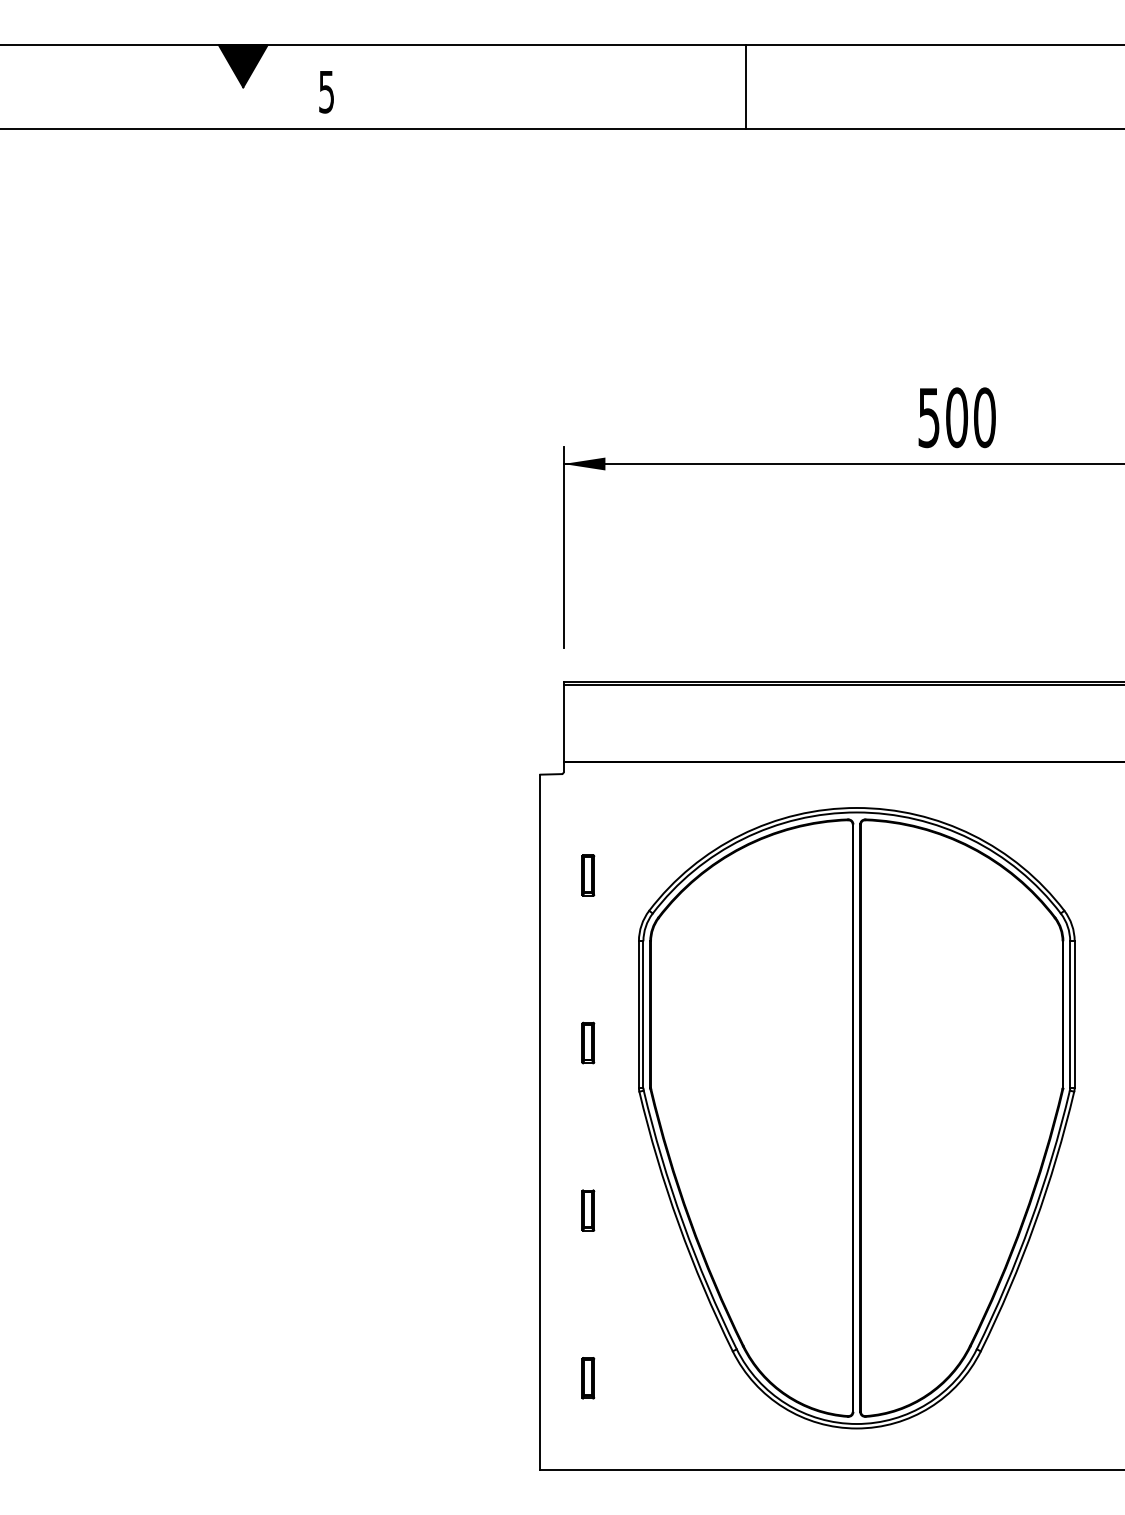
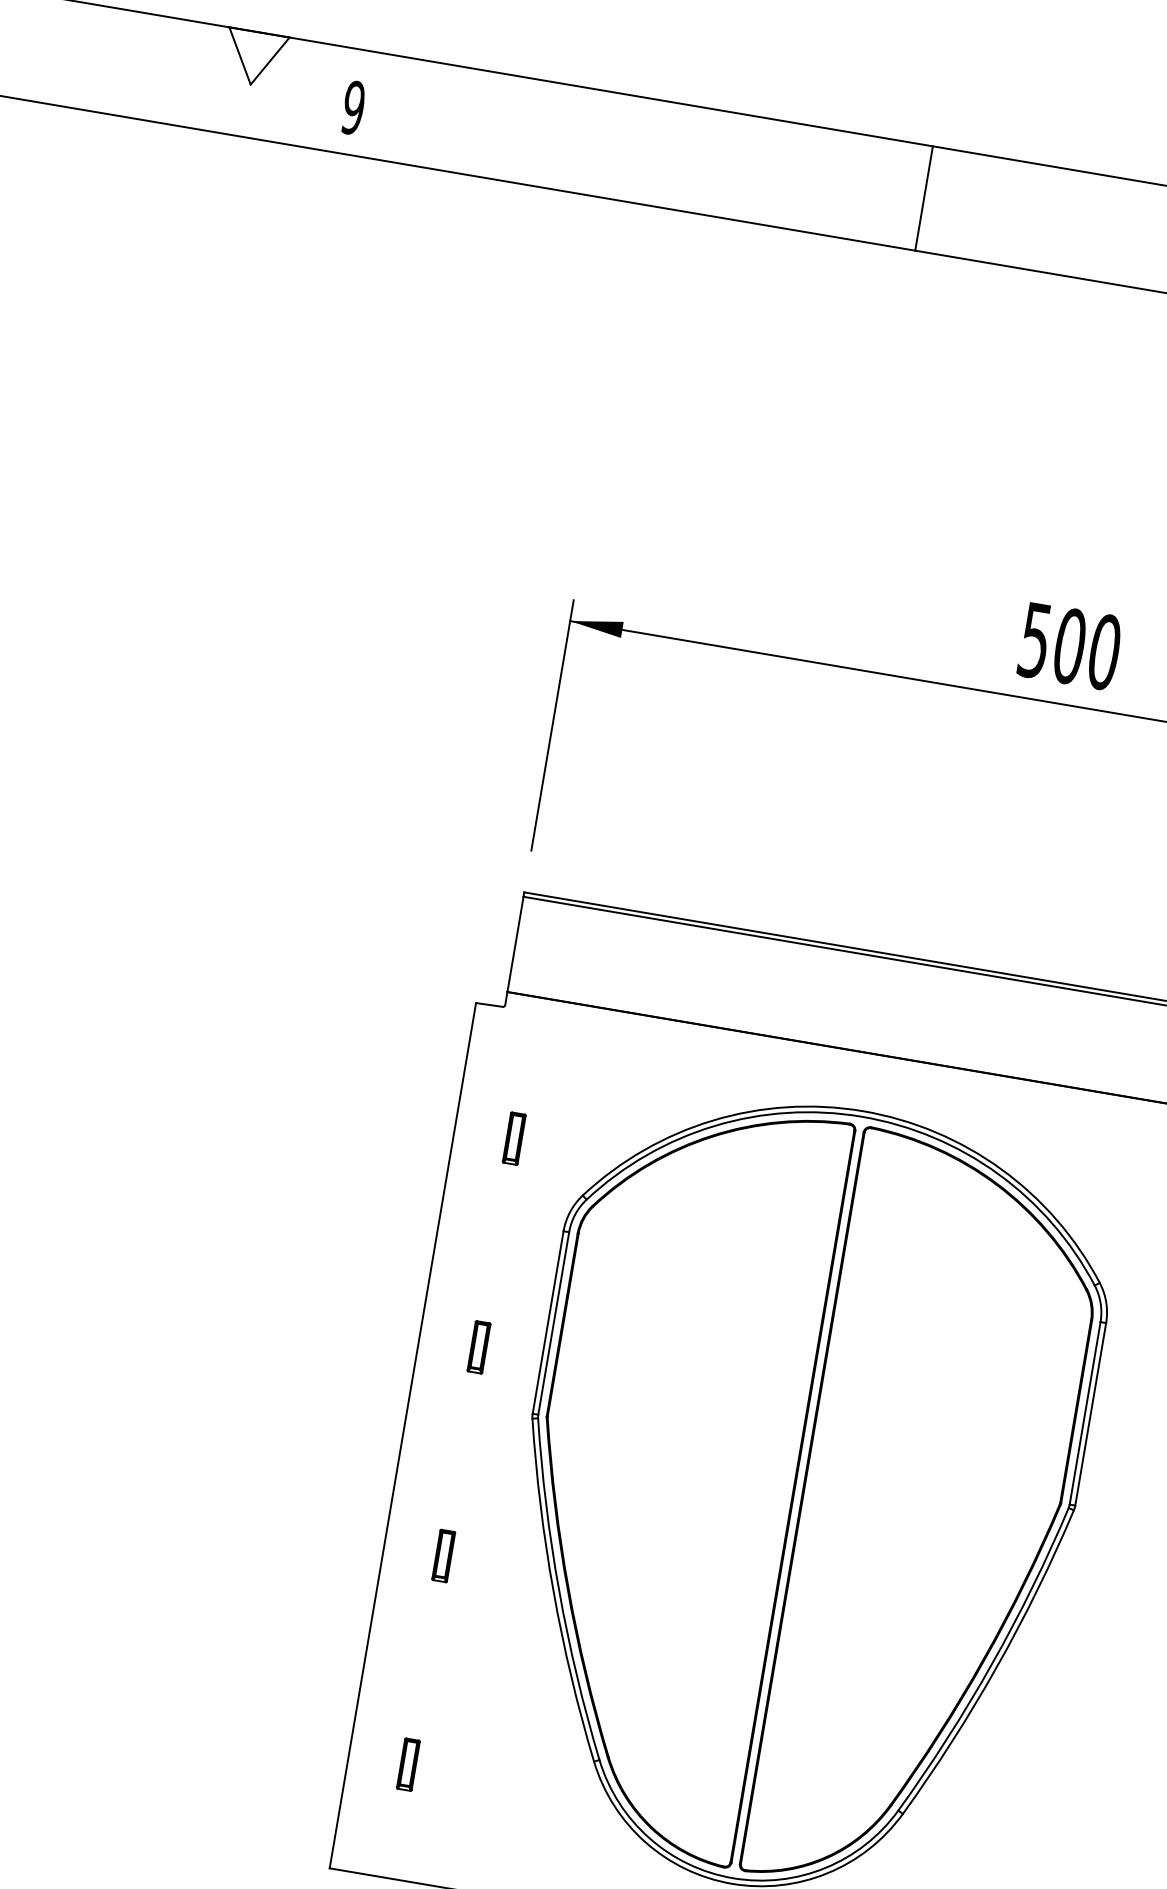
fill: (243, 66) -> (255, 58), removed
line: (746, 87) -> (924, 198), moved
text: (326, 91) -> (353, 107), 5 -> 9

